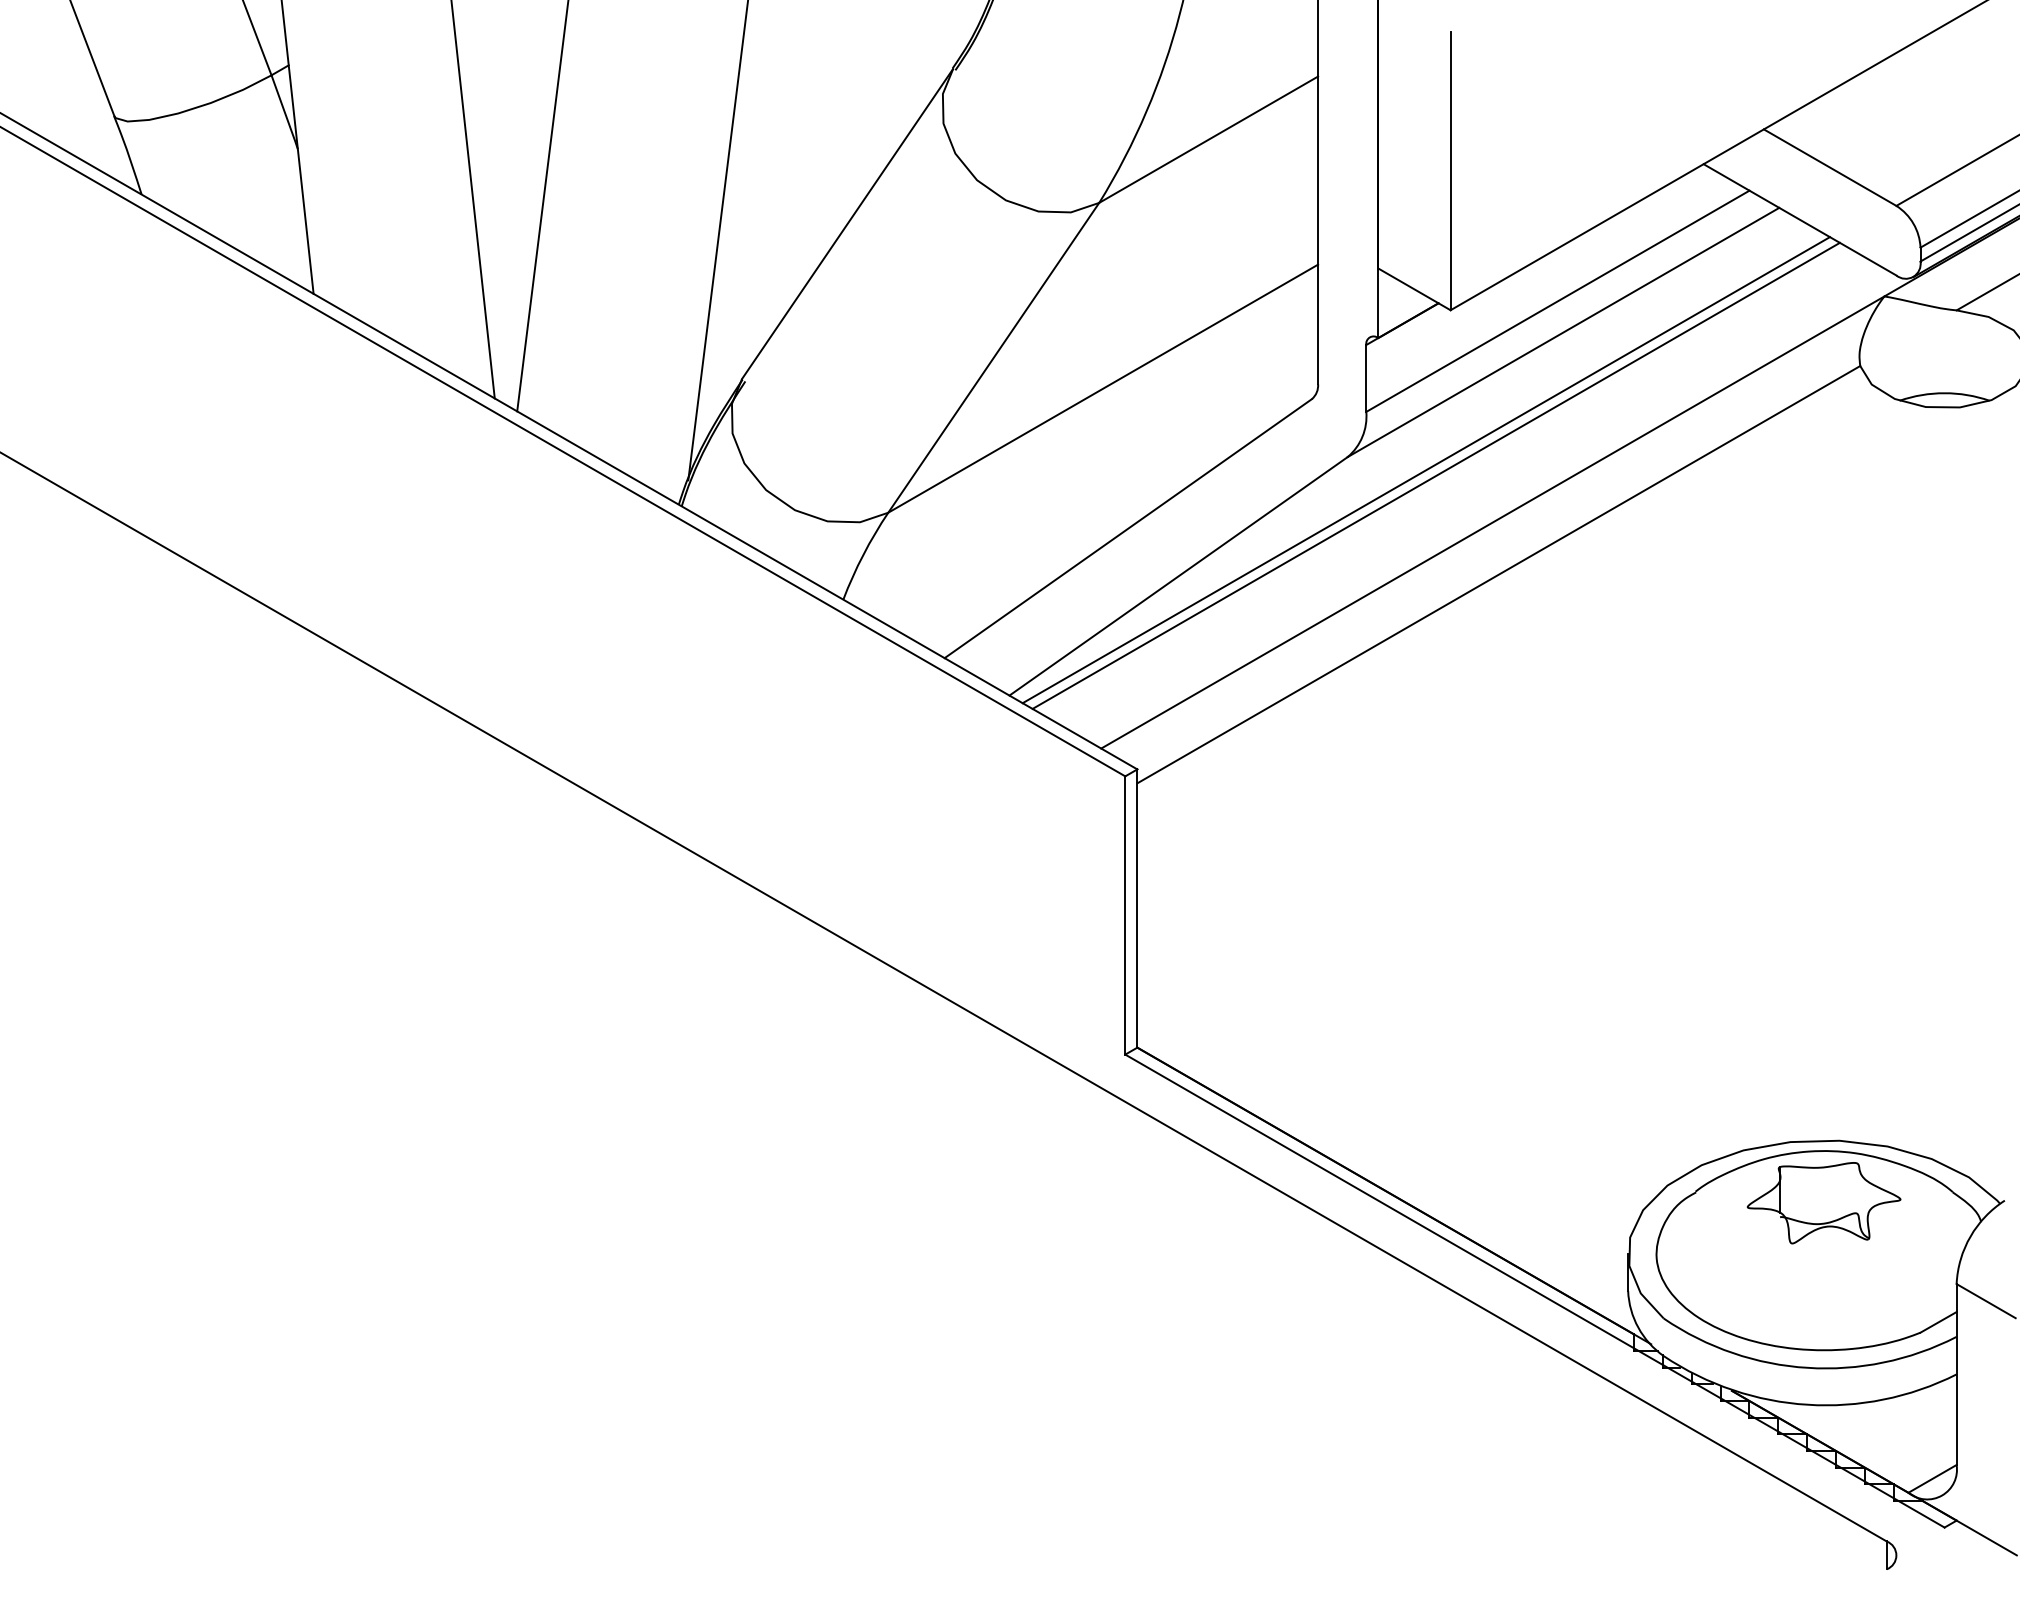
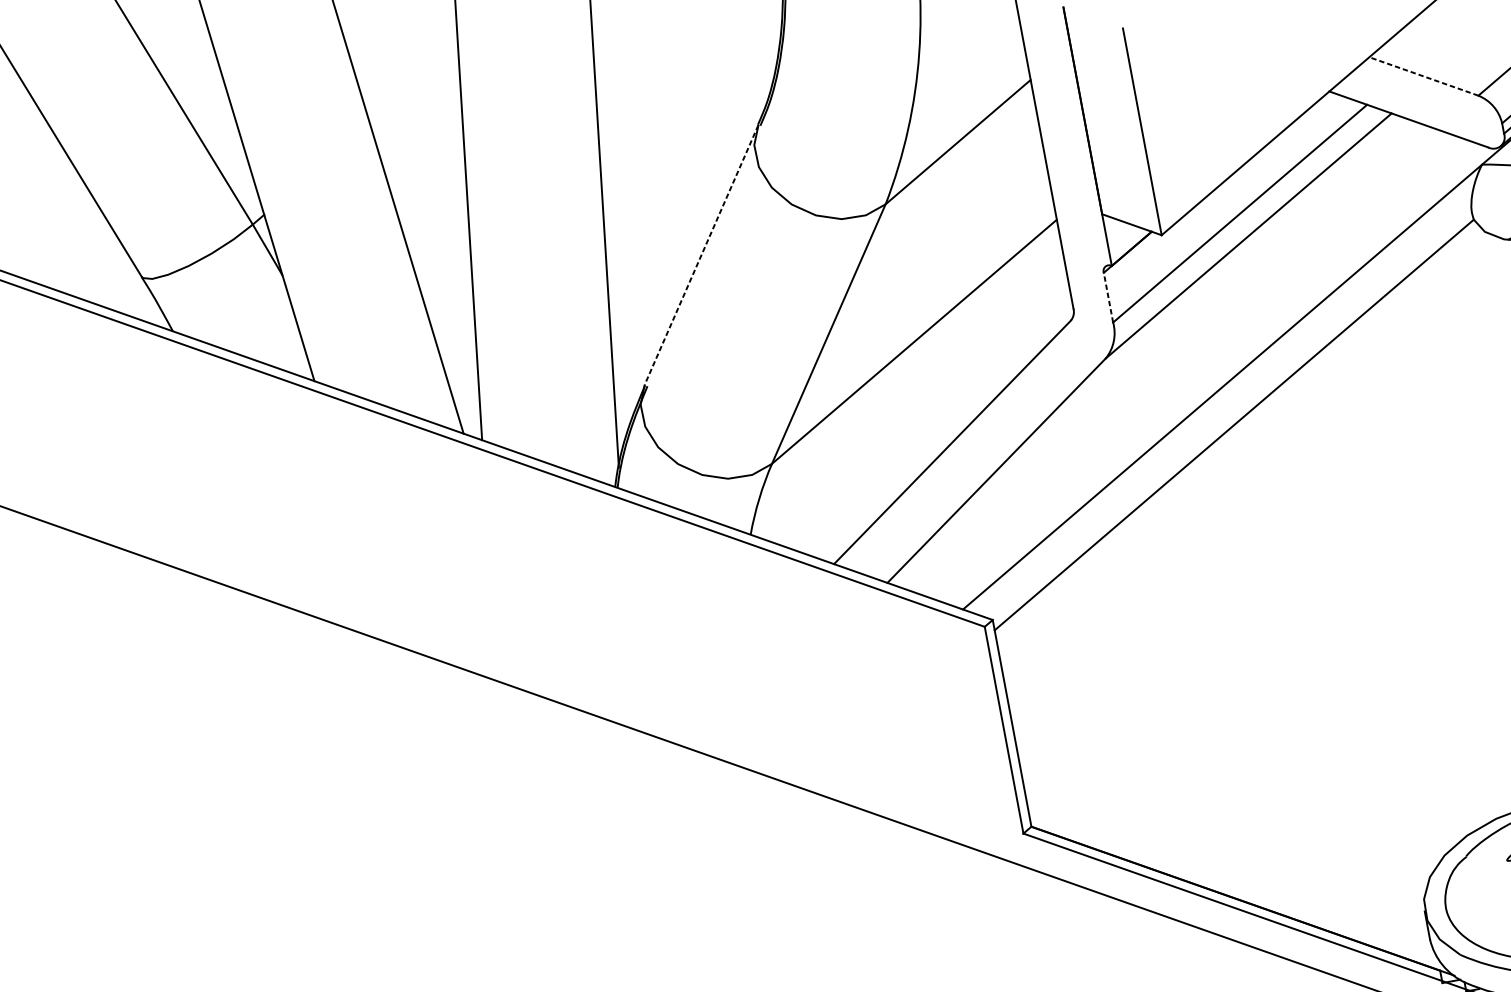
line: (1830, 167) -> (1424, 76), solid -> dashed
line: (847, 224) -> (701, 255), solid -> dashed
line: (1366, 377) -> (1108, 296), solid -> dashed
line: (1426, 470) -> (1166, 357), removed
line: (1435, 475) -> (1173, 360), removed

